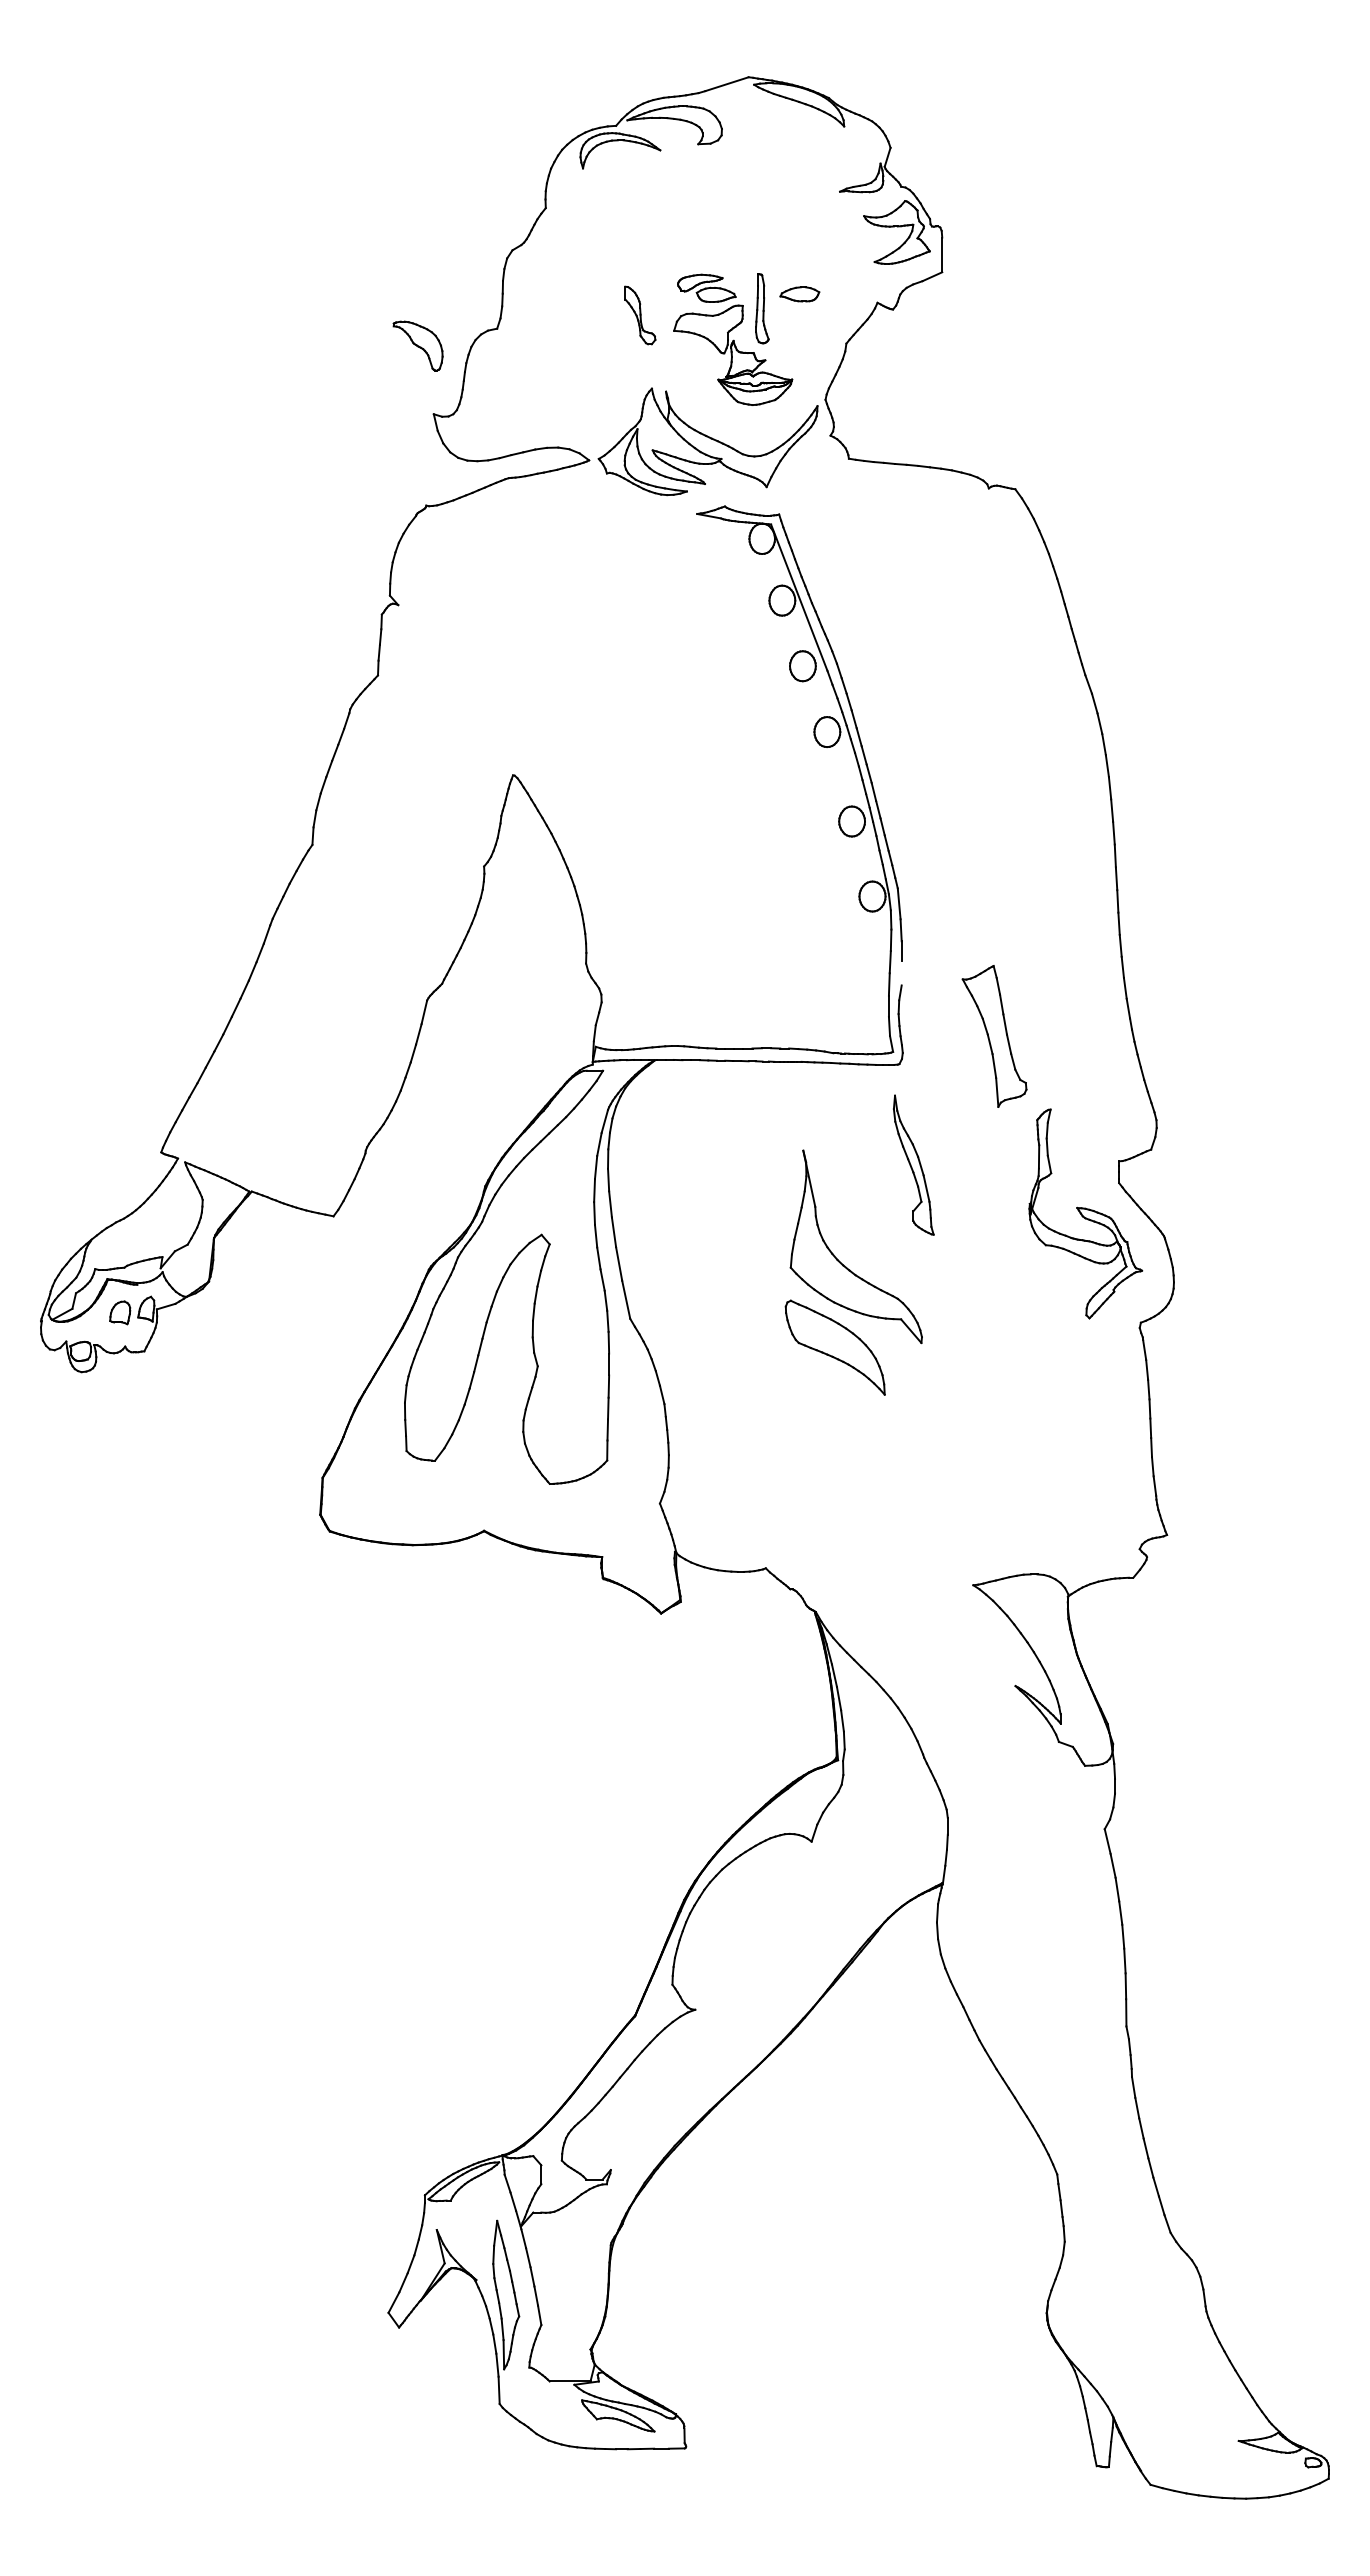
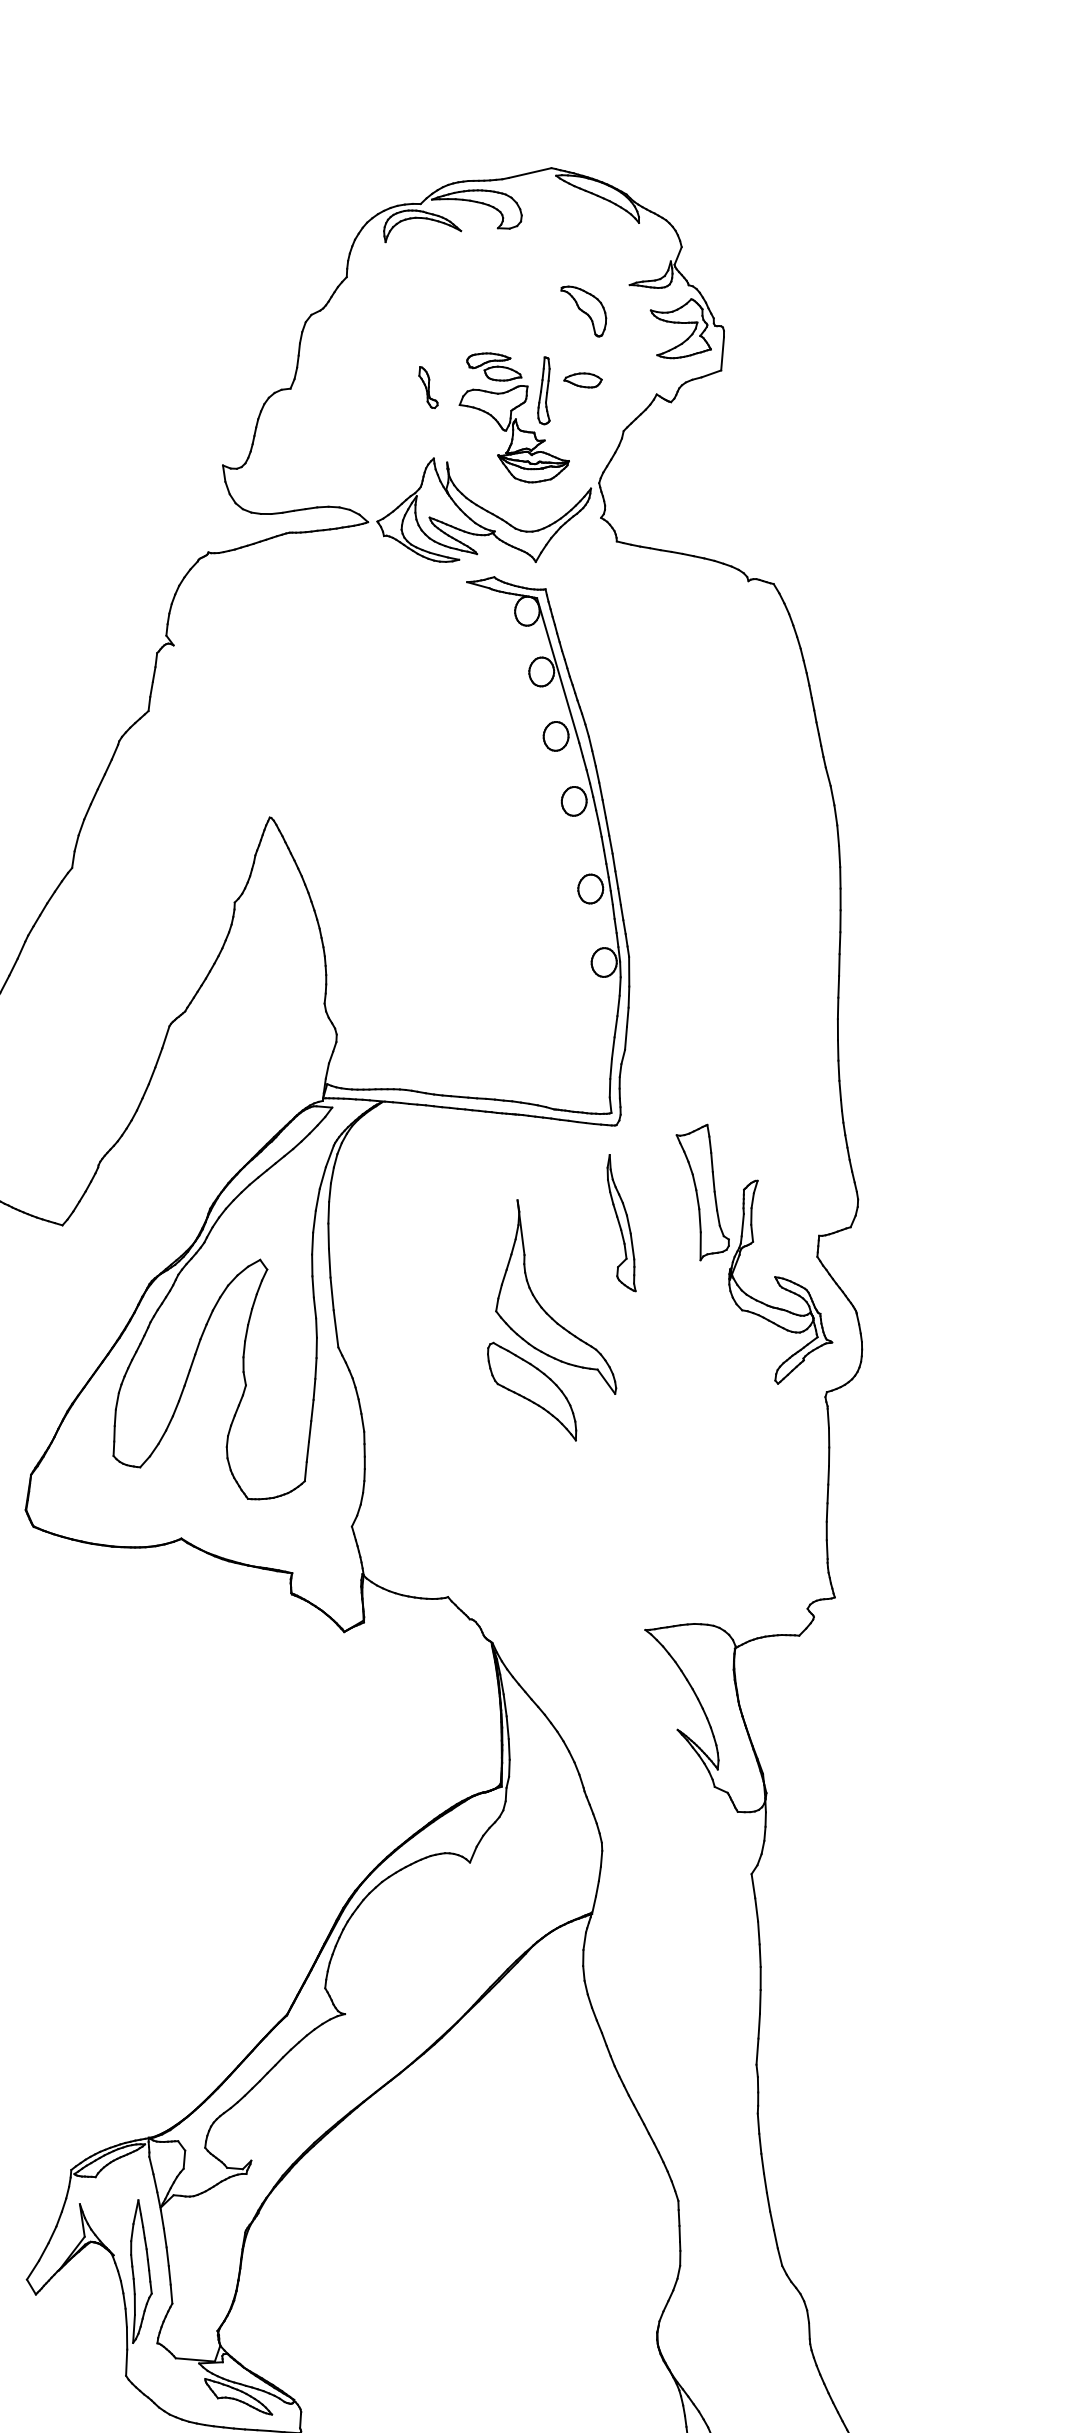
part: (640, 315) -> (428, 387), size x0.71
part: (417, 345) -> (582, 310), moved
line: (901, 973) -> (625, 1038), added
part: (994, 1036) -> (702, 1192), moved

